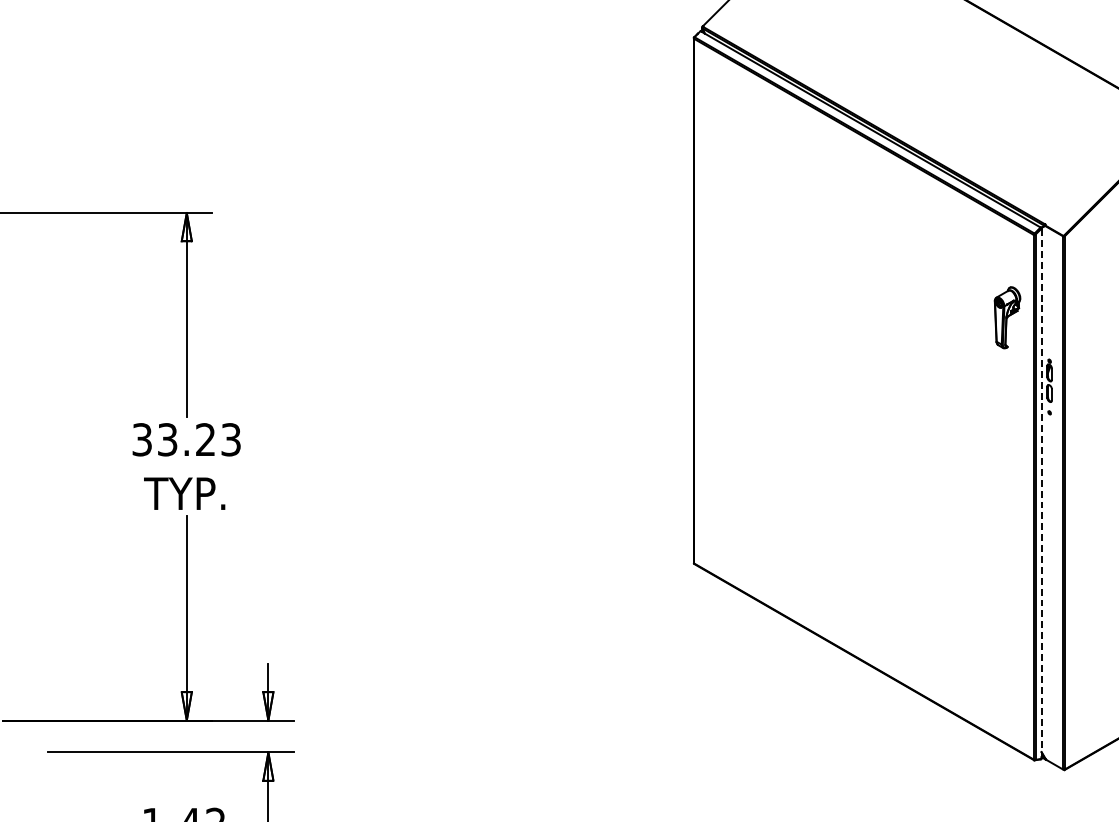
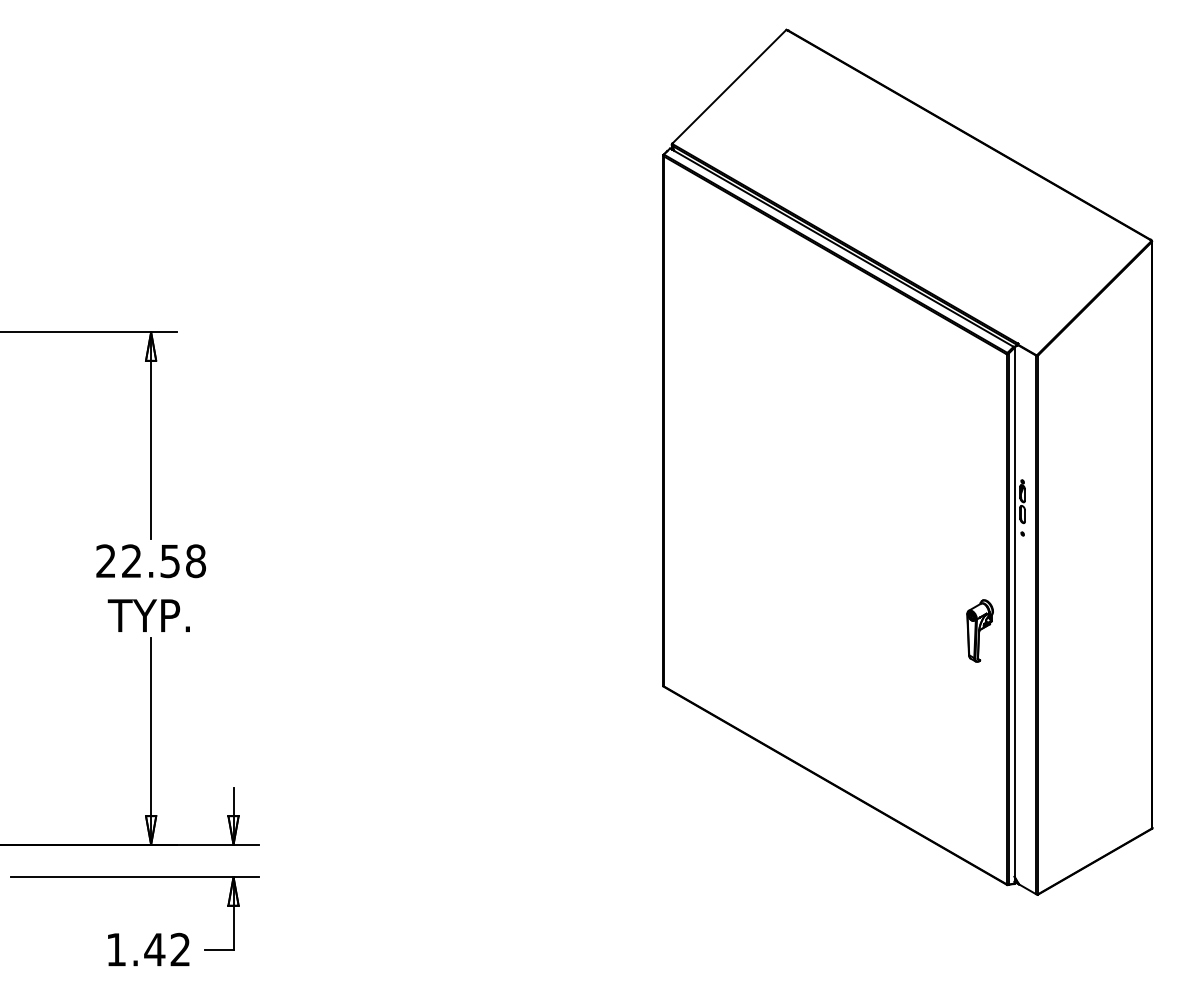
part: (1006, 317) -> (979, 630), moved
text: (187, 440) -> (151, 561), 33.23 -> 22.58
line: (1041, 493) -> (1014, 615), dashed -> solid

